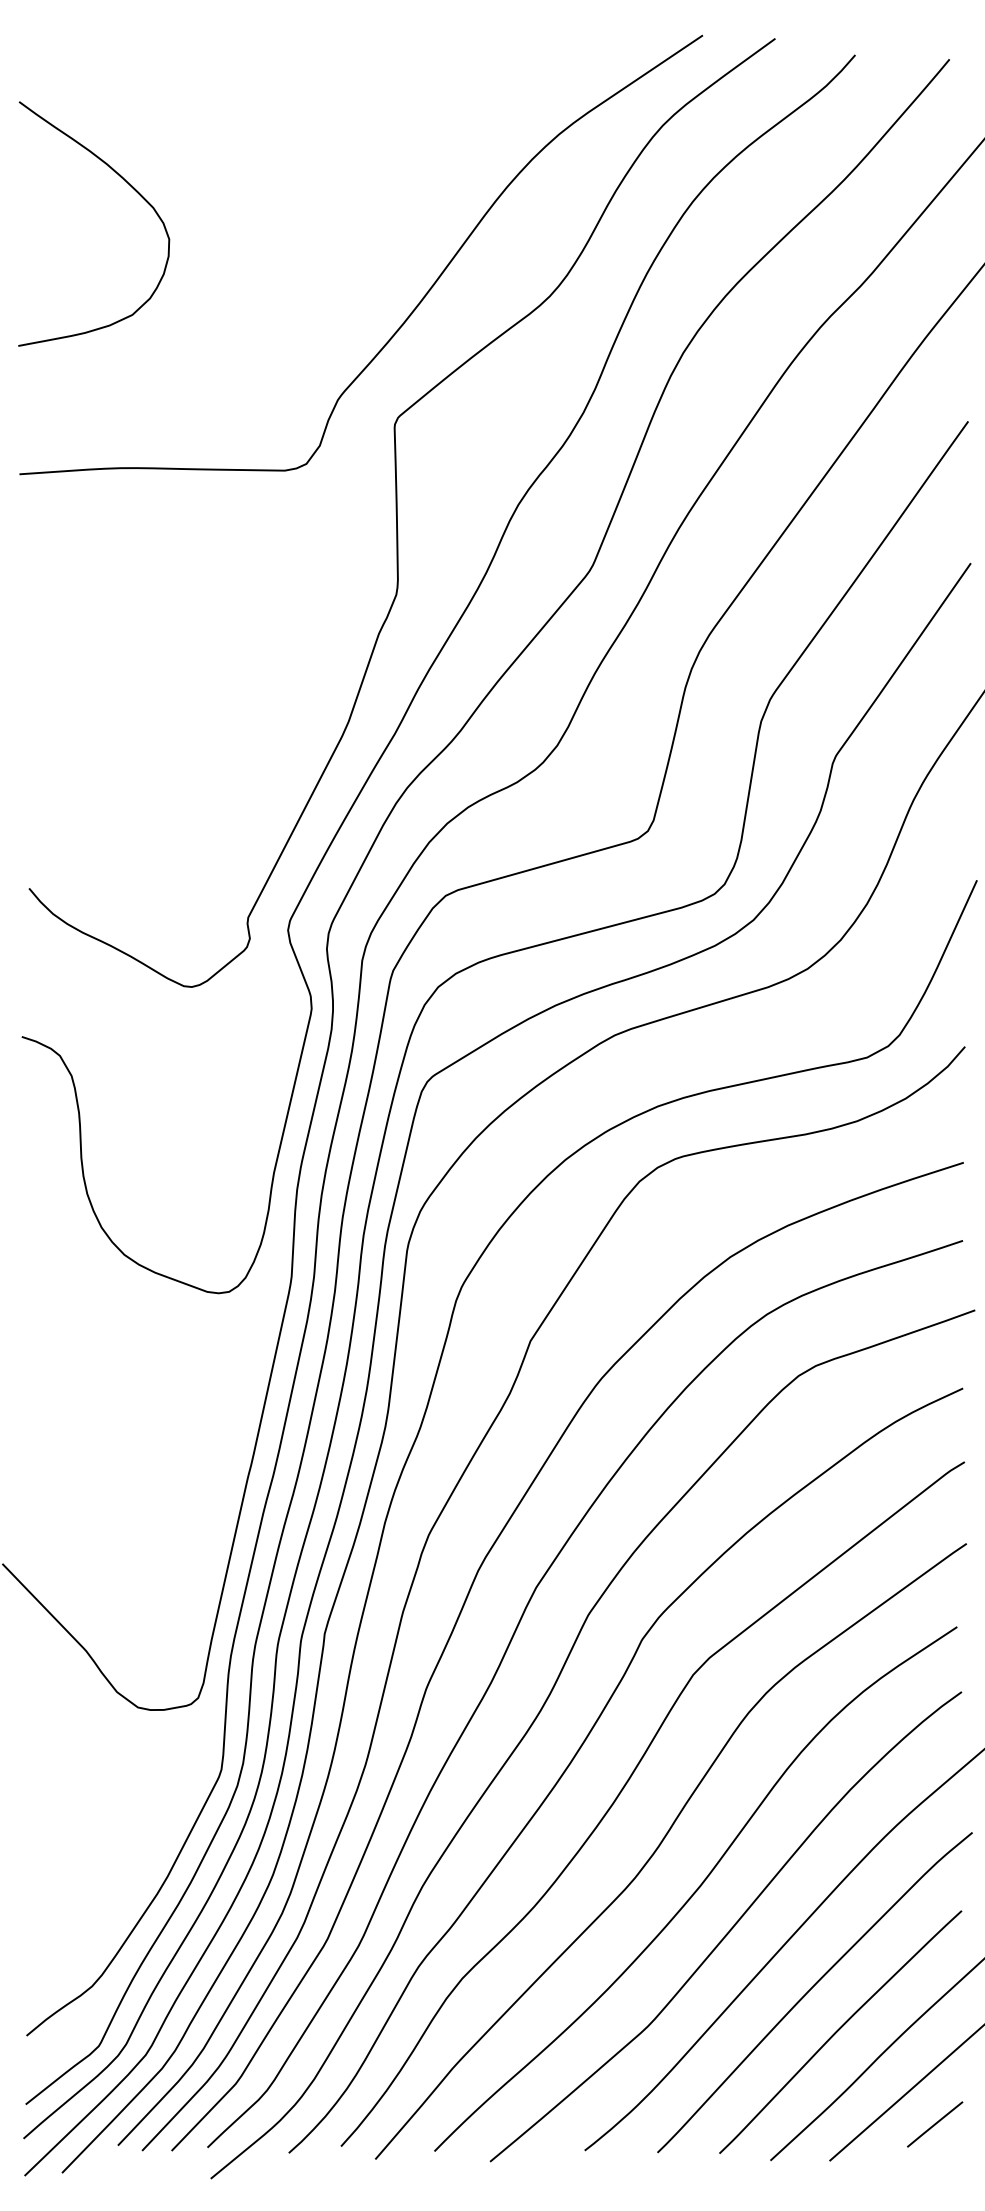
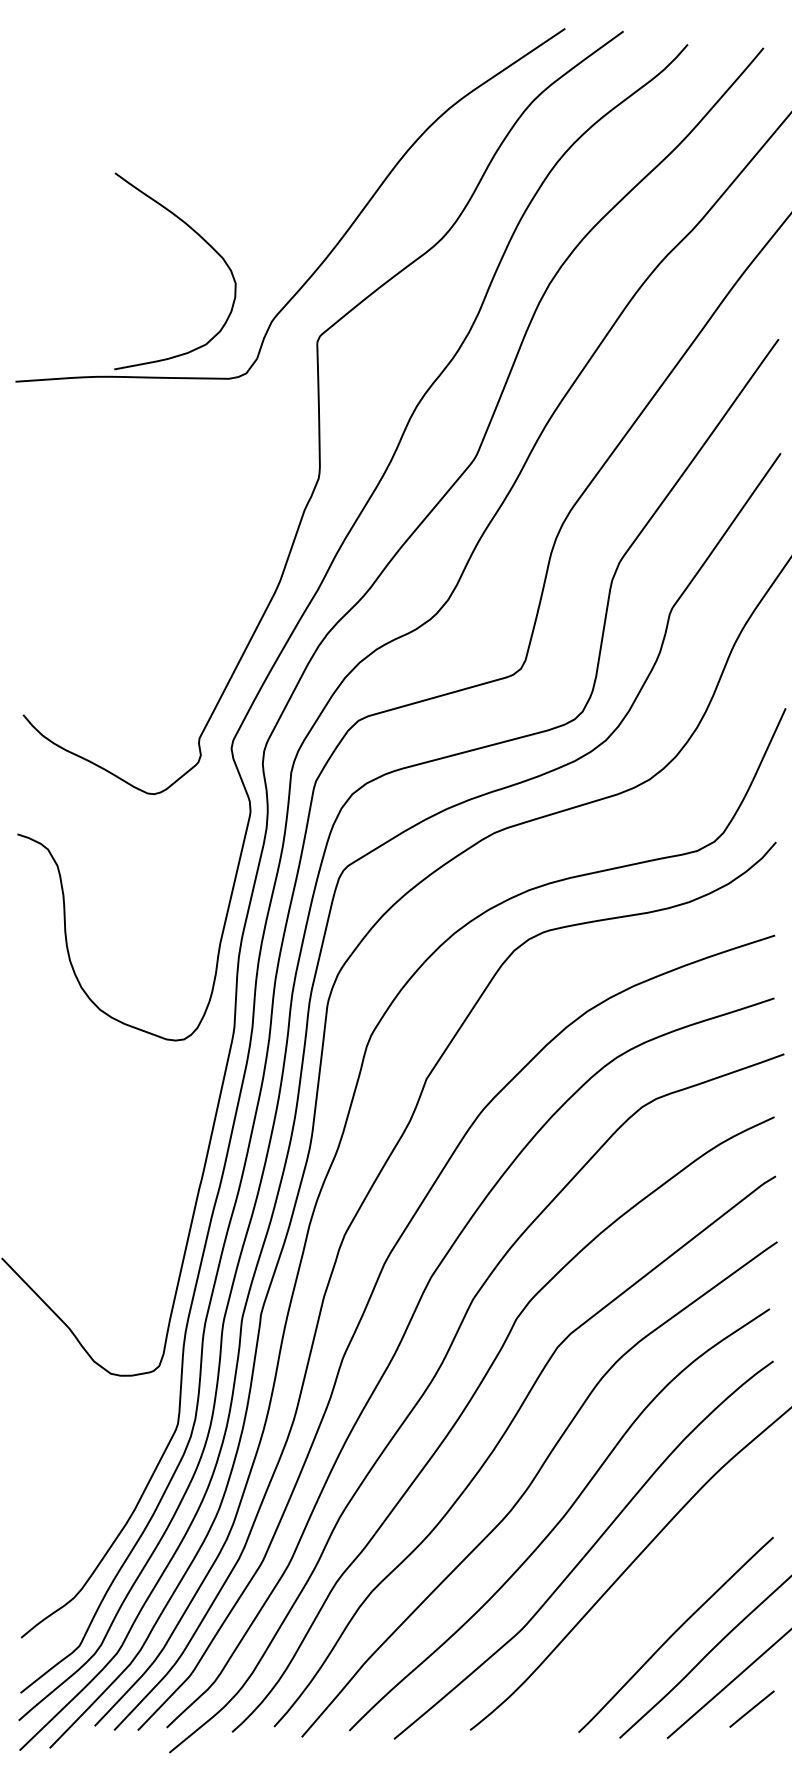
curve: (130, 186) -> (204, 241), moved
curve: (811, 1989) -> (652, 1600), removed

